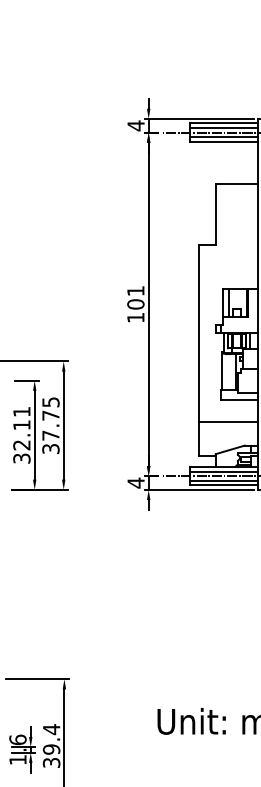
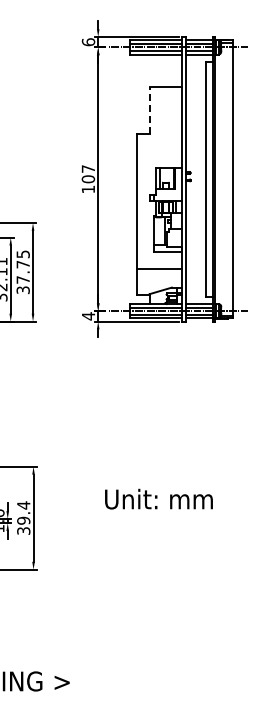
text: (136, 126) -> (88, 42), 4 -> 6
line: (215, 213) -> (149, 109), solid -> dashed
text: (134, 290) -> (87, 168), 101 -> 107

